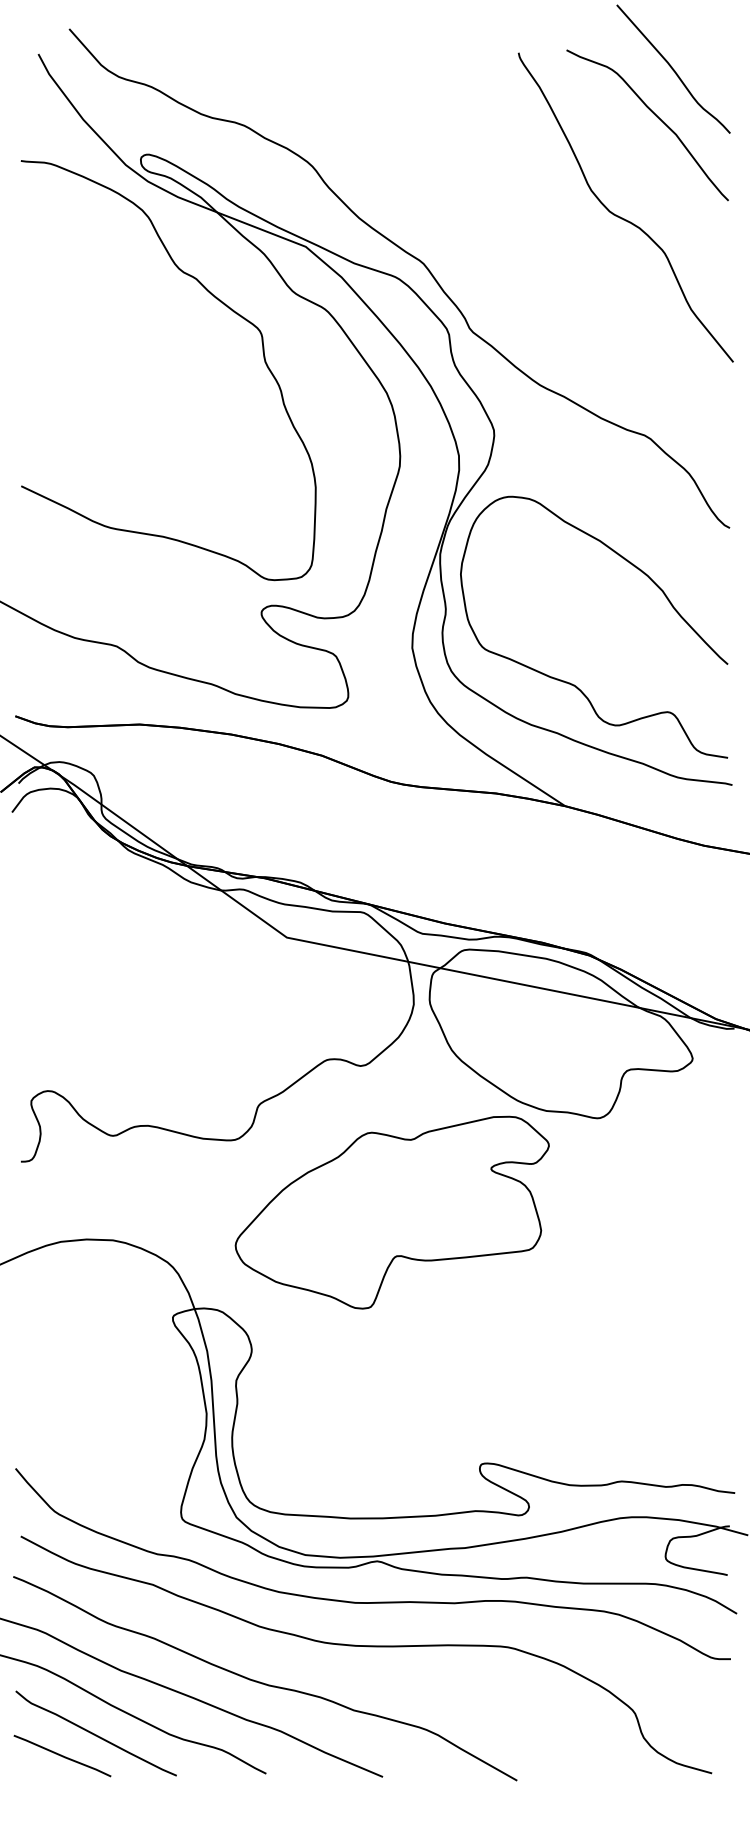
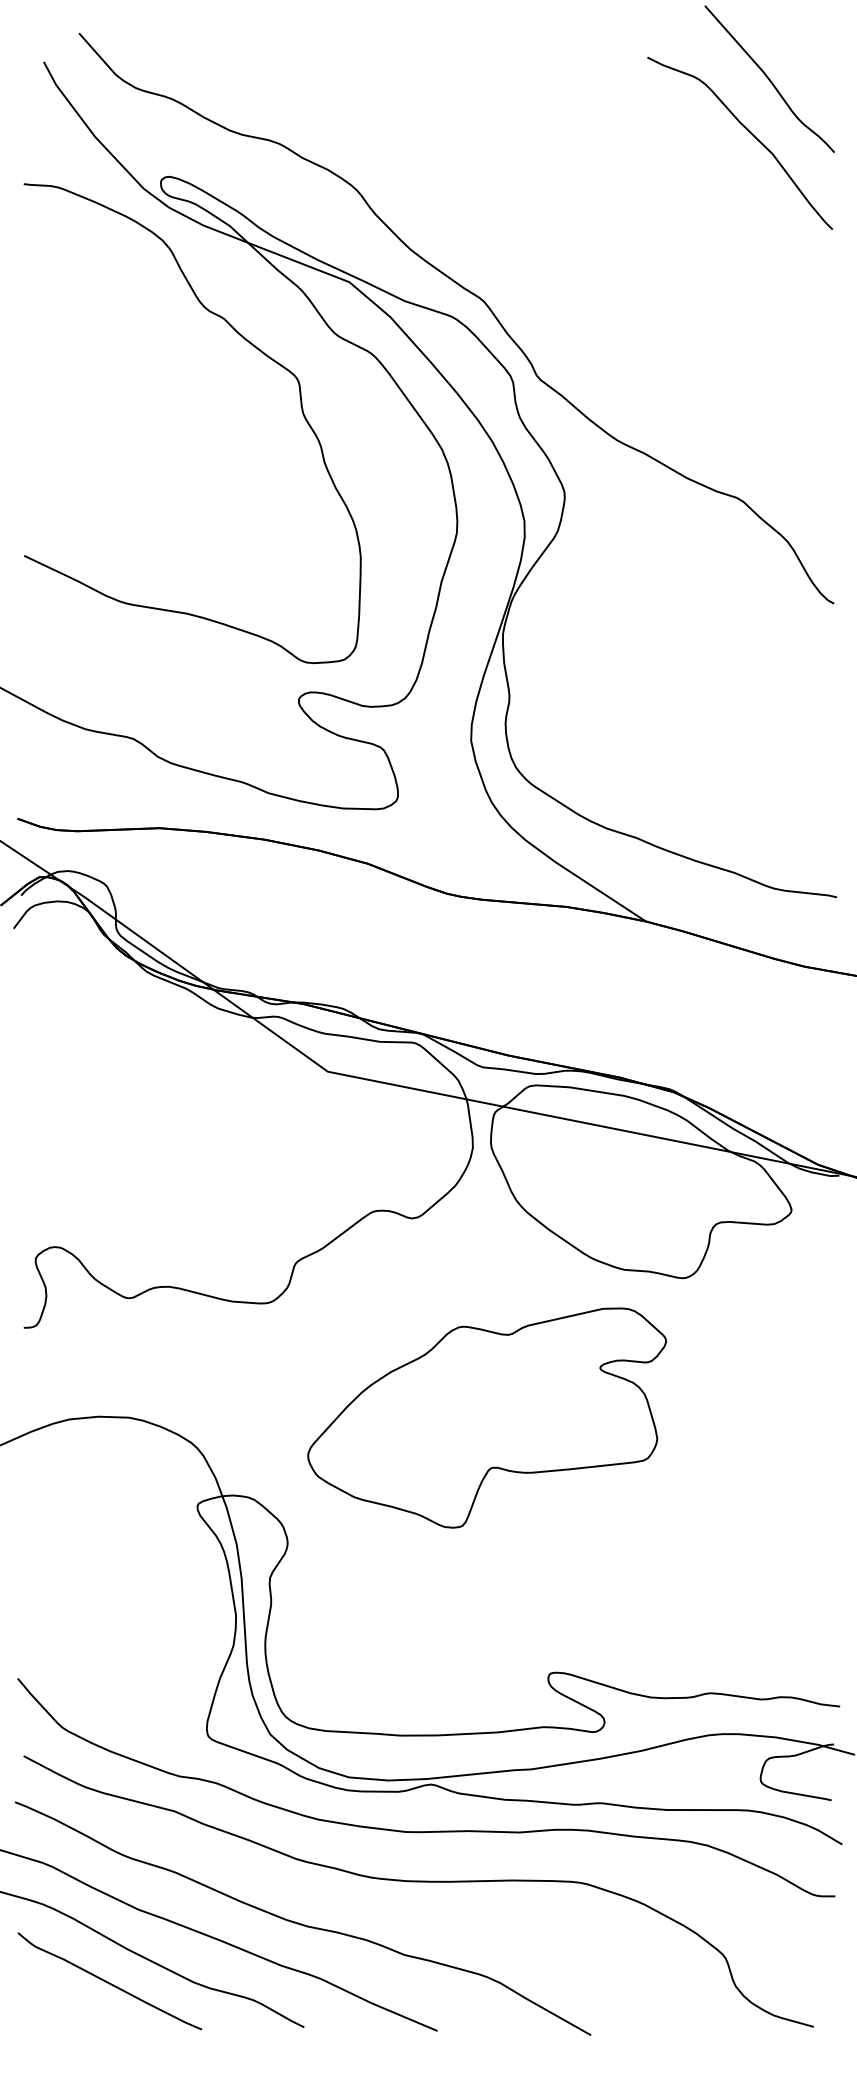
curve: (620, 216) -> (709, 247), removed
curve: (570, 682) -> (651, 780), removed
part: (391, 1212) -> (486, 1417), moved
line: (62, 1755) -> (71, 2006), removed

